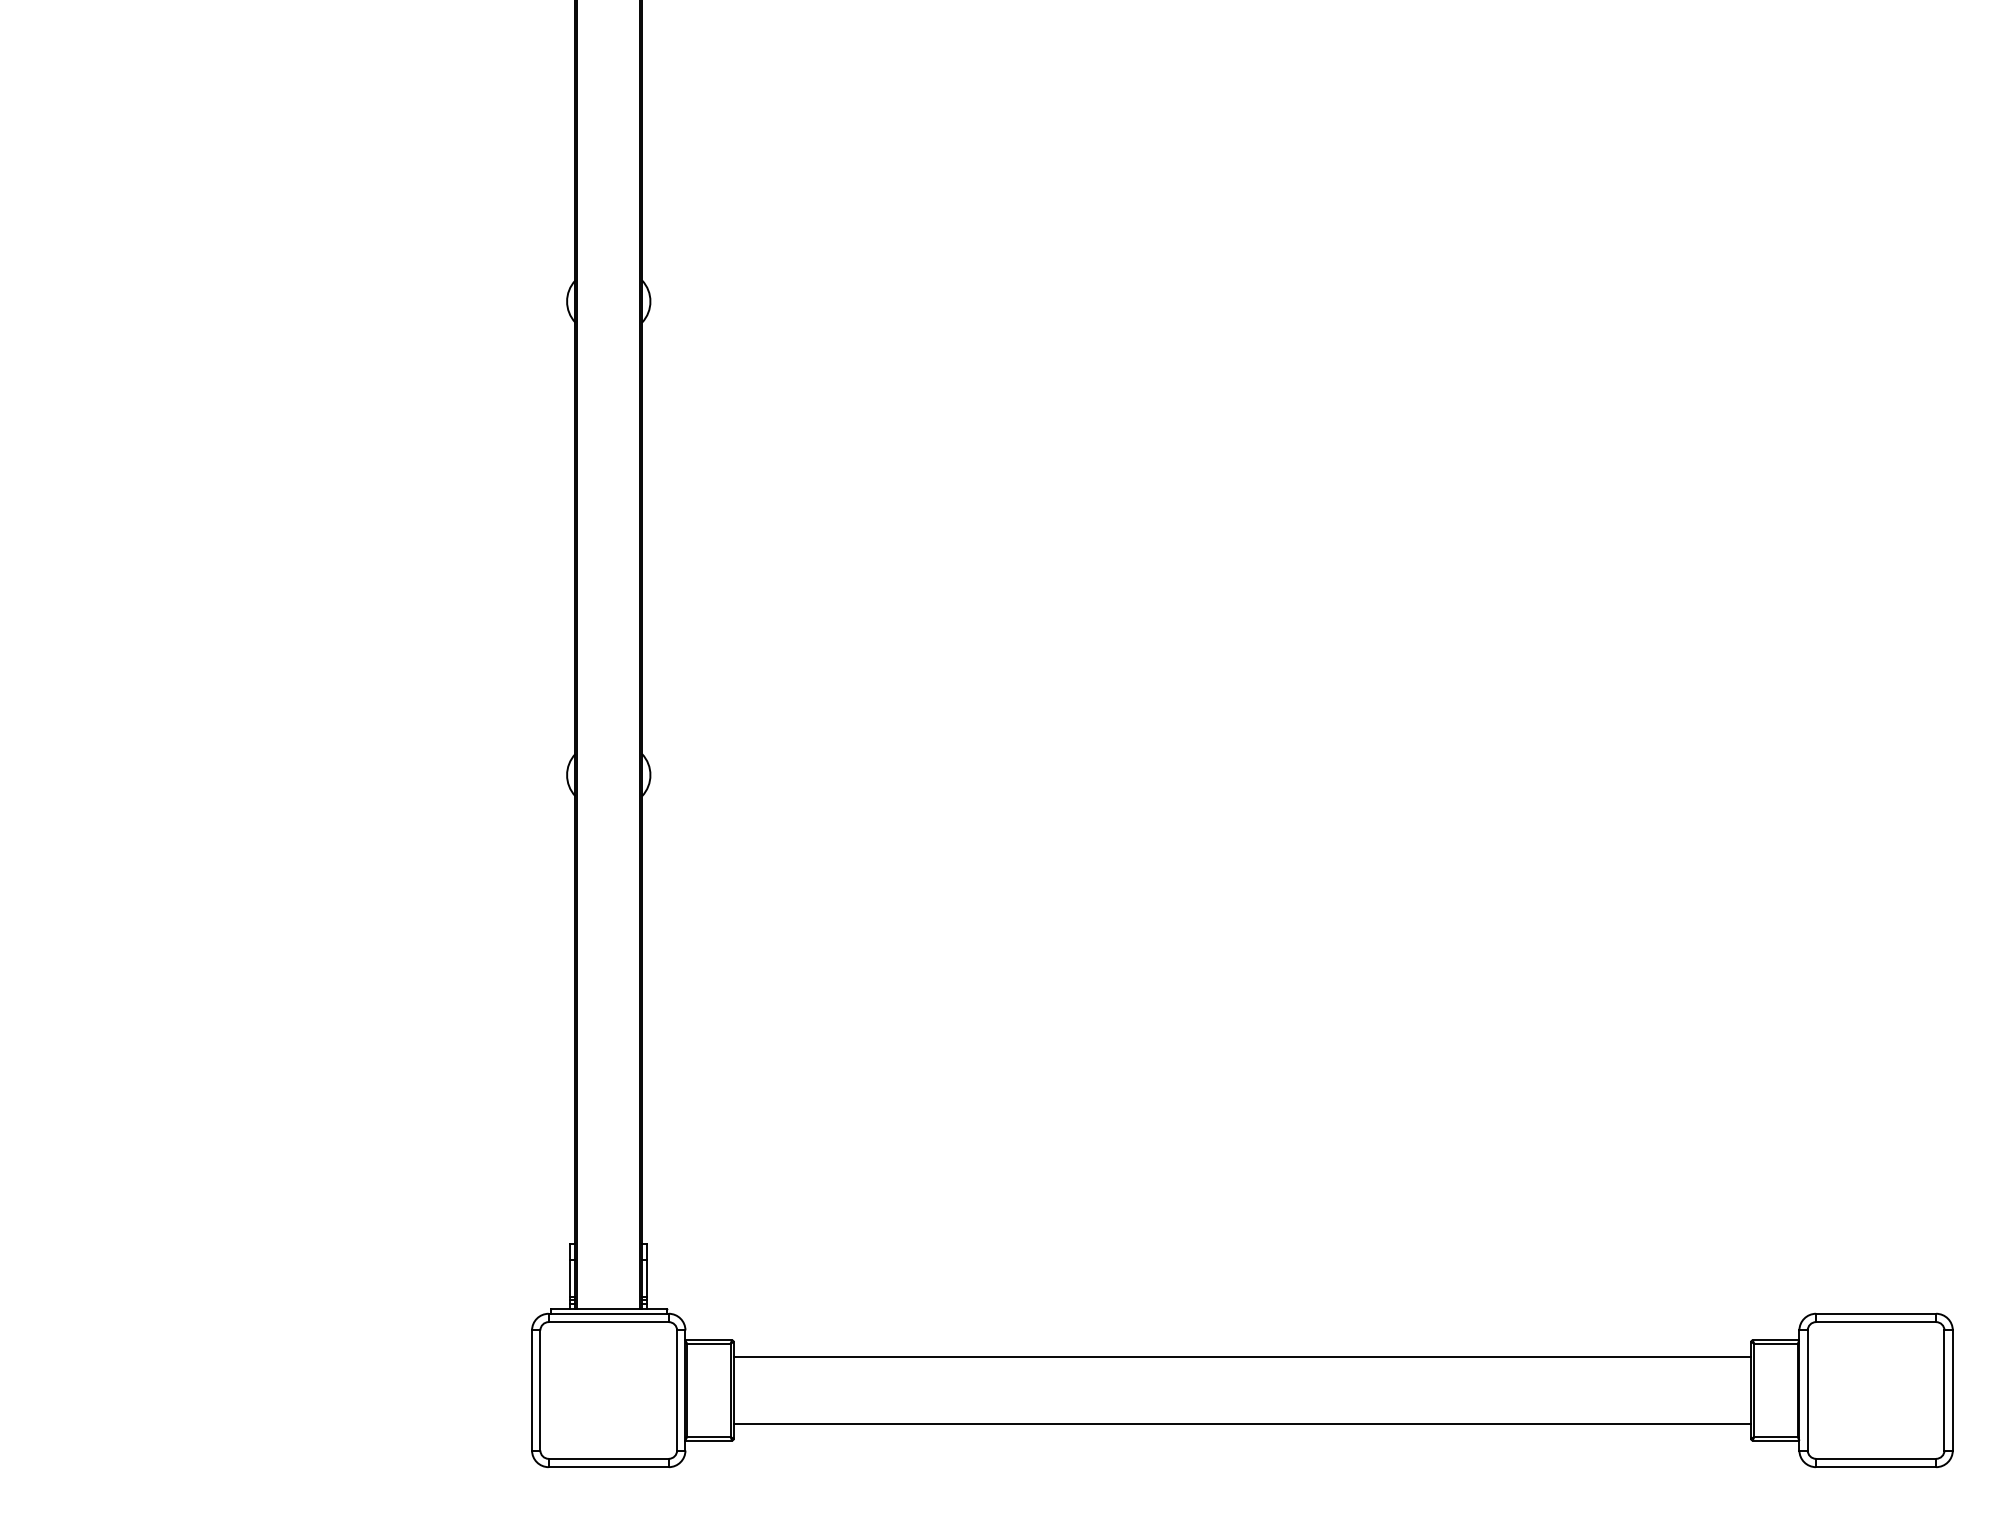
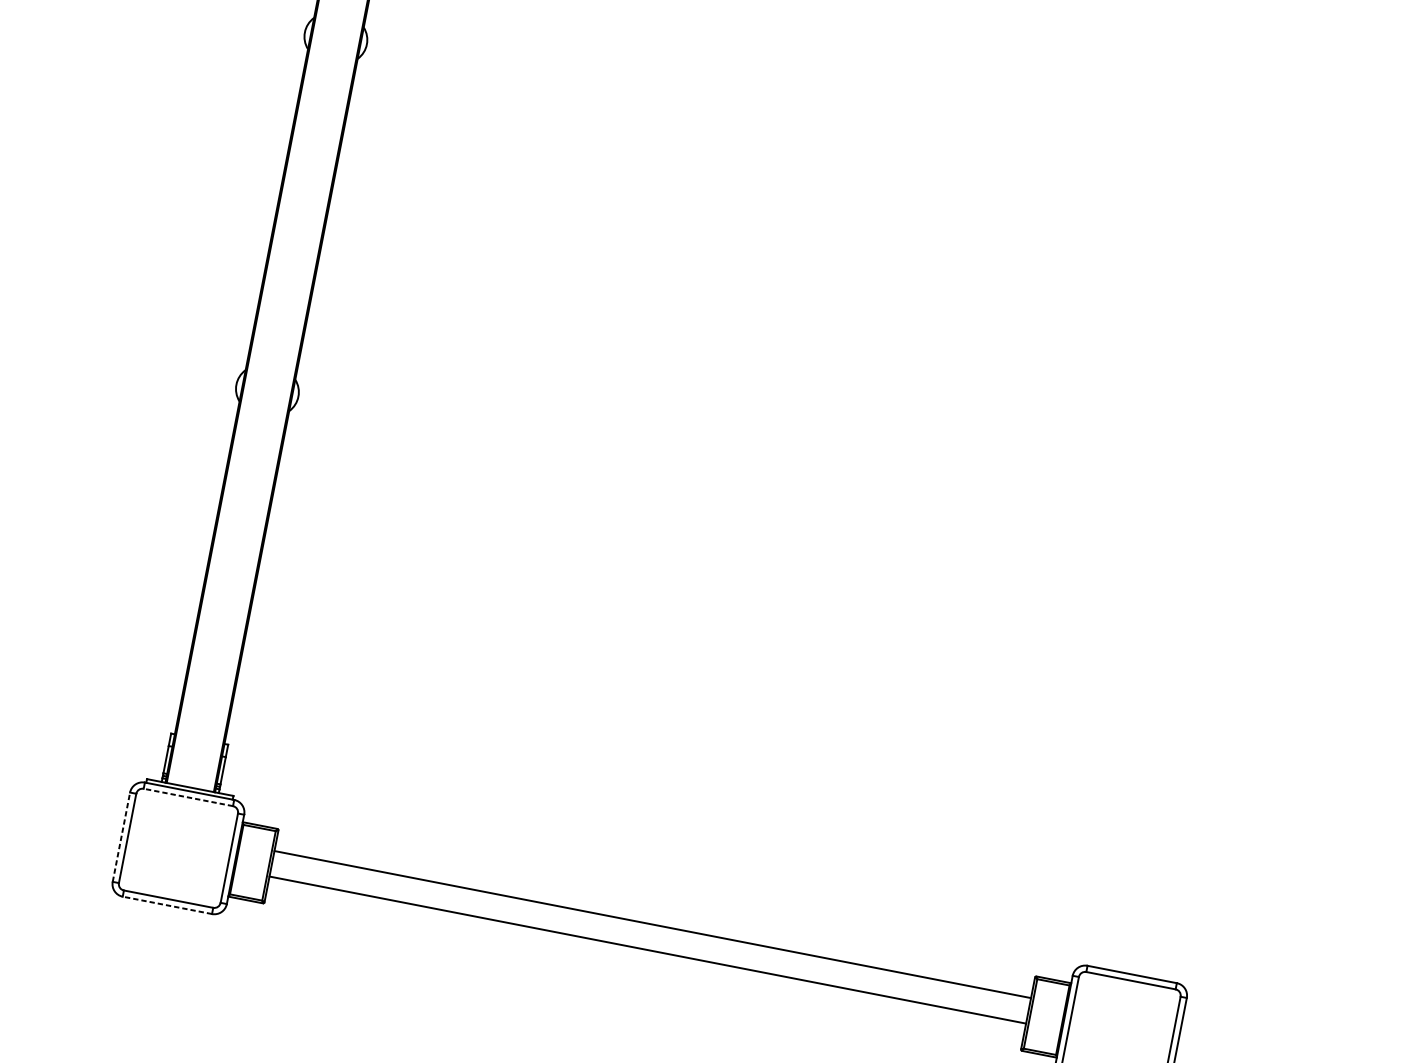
line: (608, 1322) -> (188, 797), solid -> dashed
line: (1242, 1357) -> (647, 950), moved
line: (532, 1389) -> (121, 836), solid -> dashed
line: (1242, 1423) -> (652, 924), moved
line: (608, 1467) -> (167, 905), solid -> dashed

